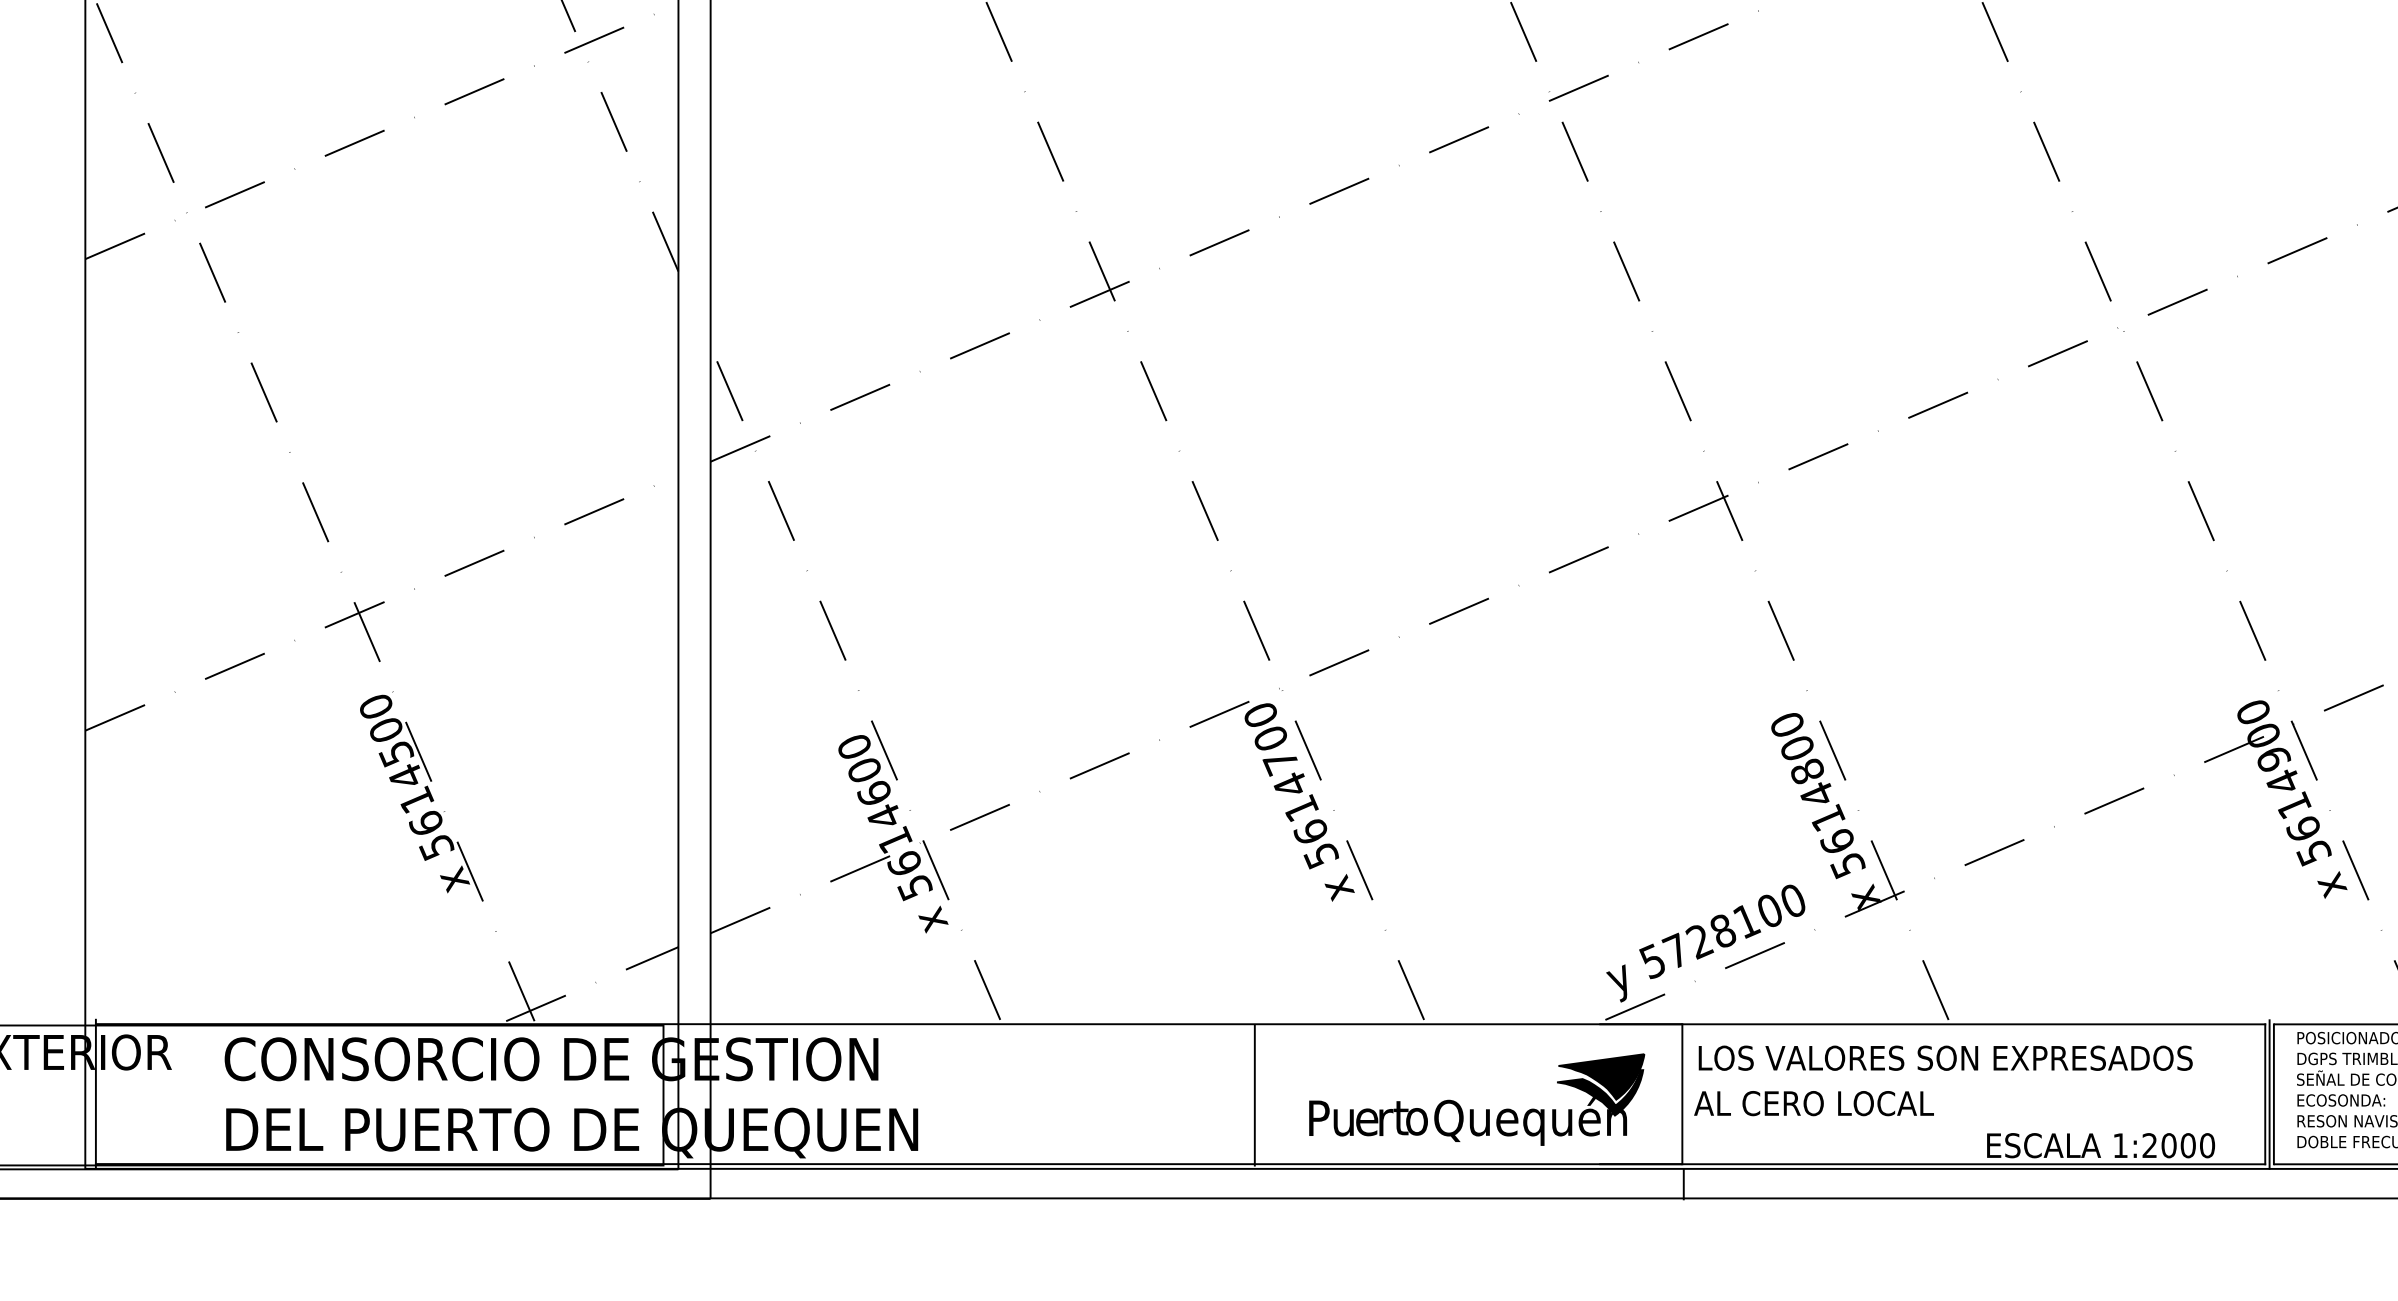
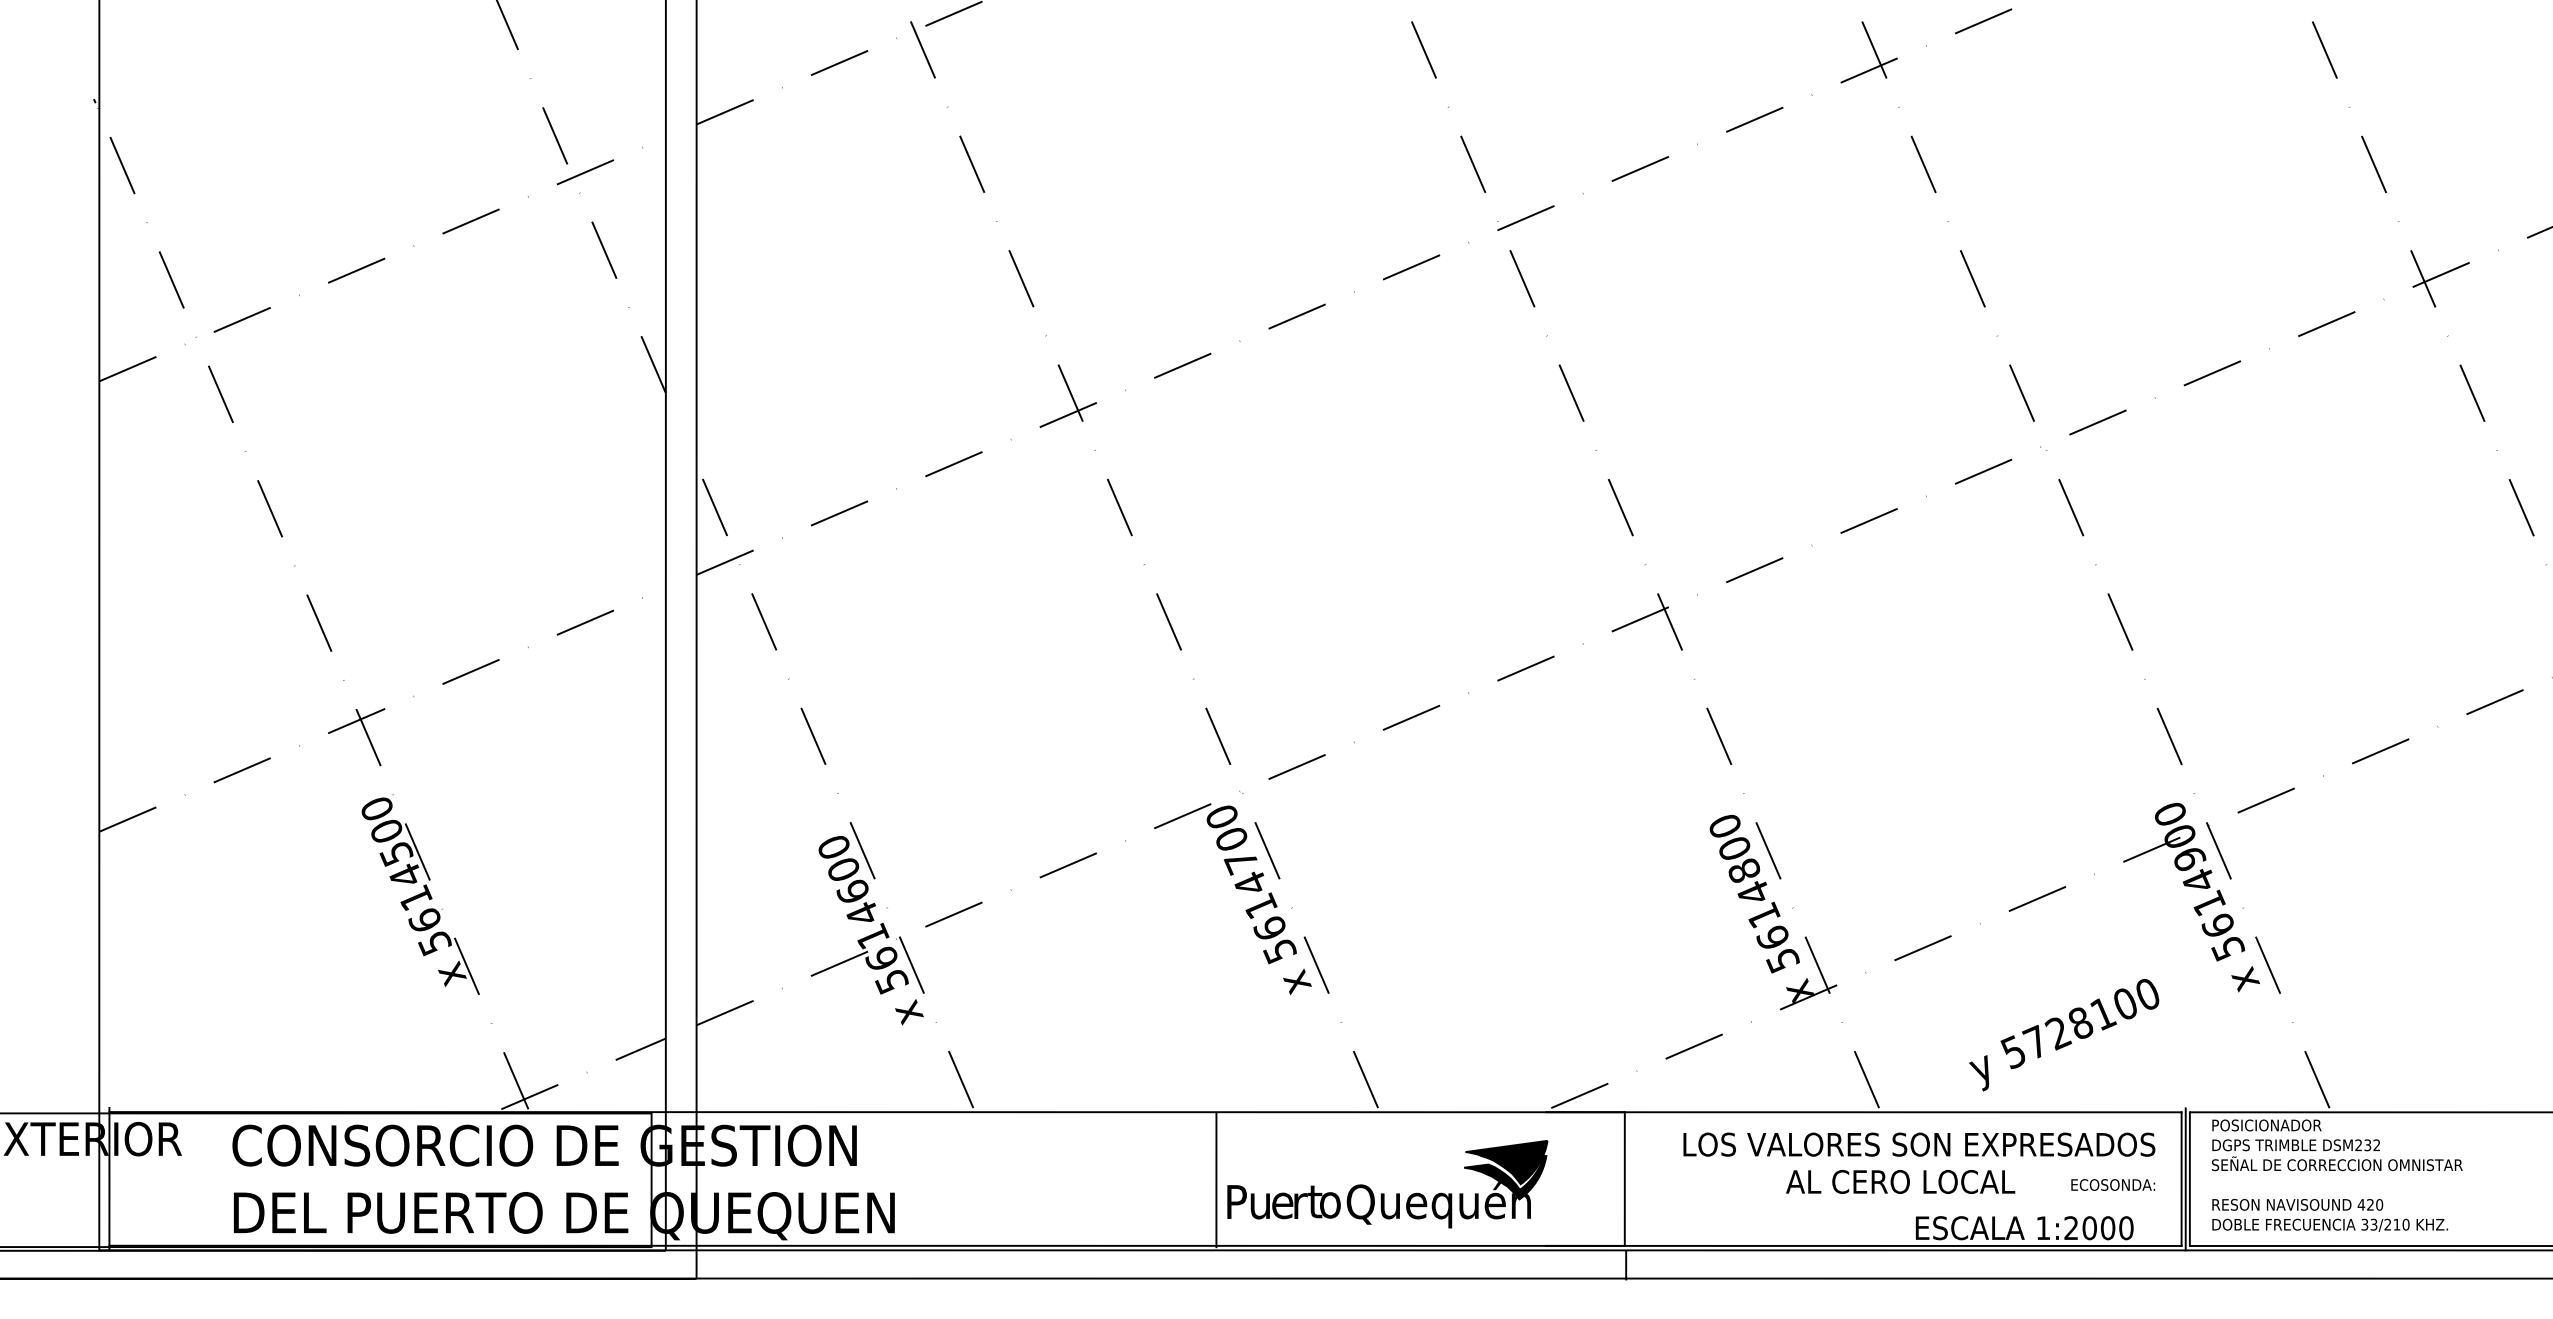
text: (1706, 943) -> (2064, 1035), moved
text: (1945, 1058) -> (1919, 1144), moved
text: (2341, 1099) -> (2113, 1184), moved
text: (1813, 1103) -> (1900, 1181), moved
part: (1473, 1109) -> (1384, 1193), moved

